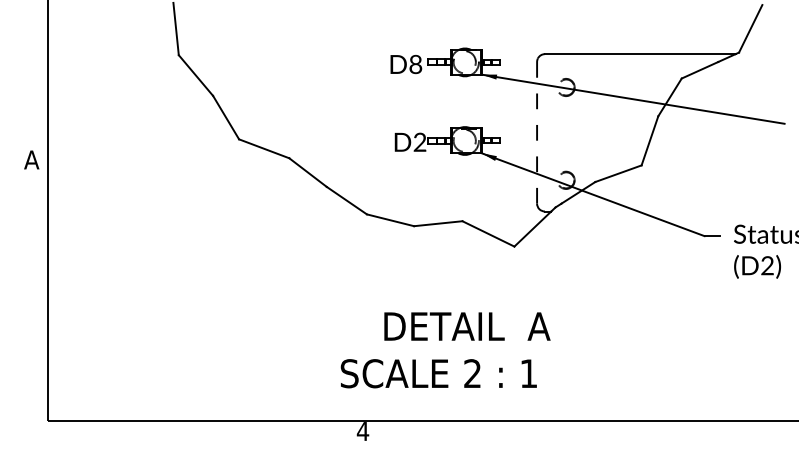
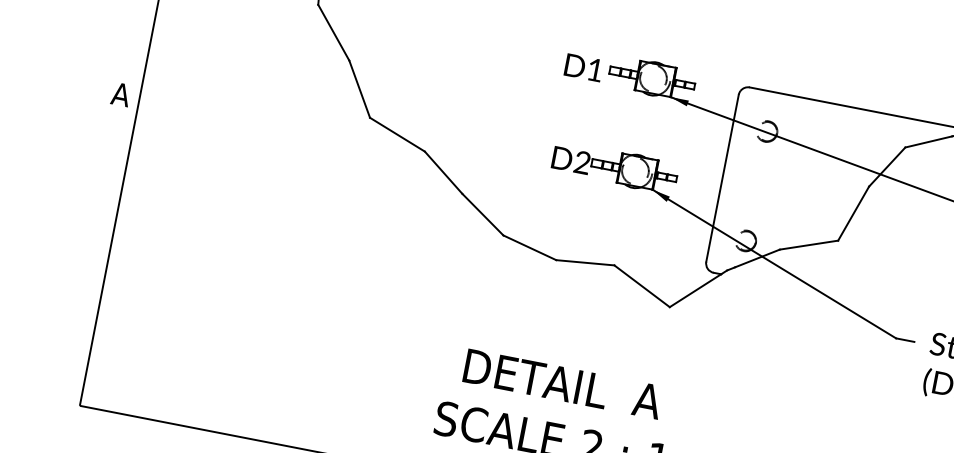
text: (415, 64) -> (594, 70), D8 -> D1
line: (537, 132) -> (723, 178), dashed -> solid
text: (467, 326) -> (563, 384), moved

